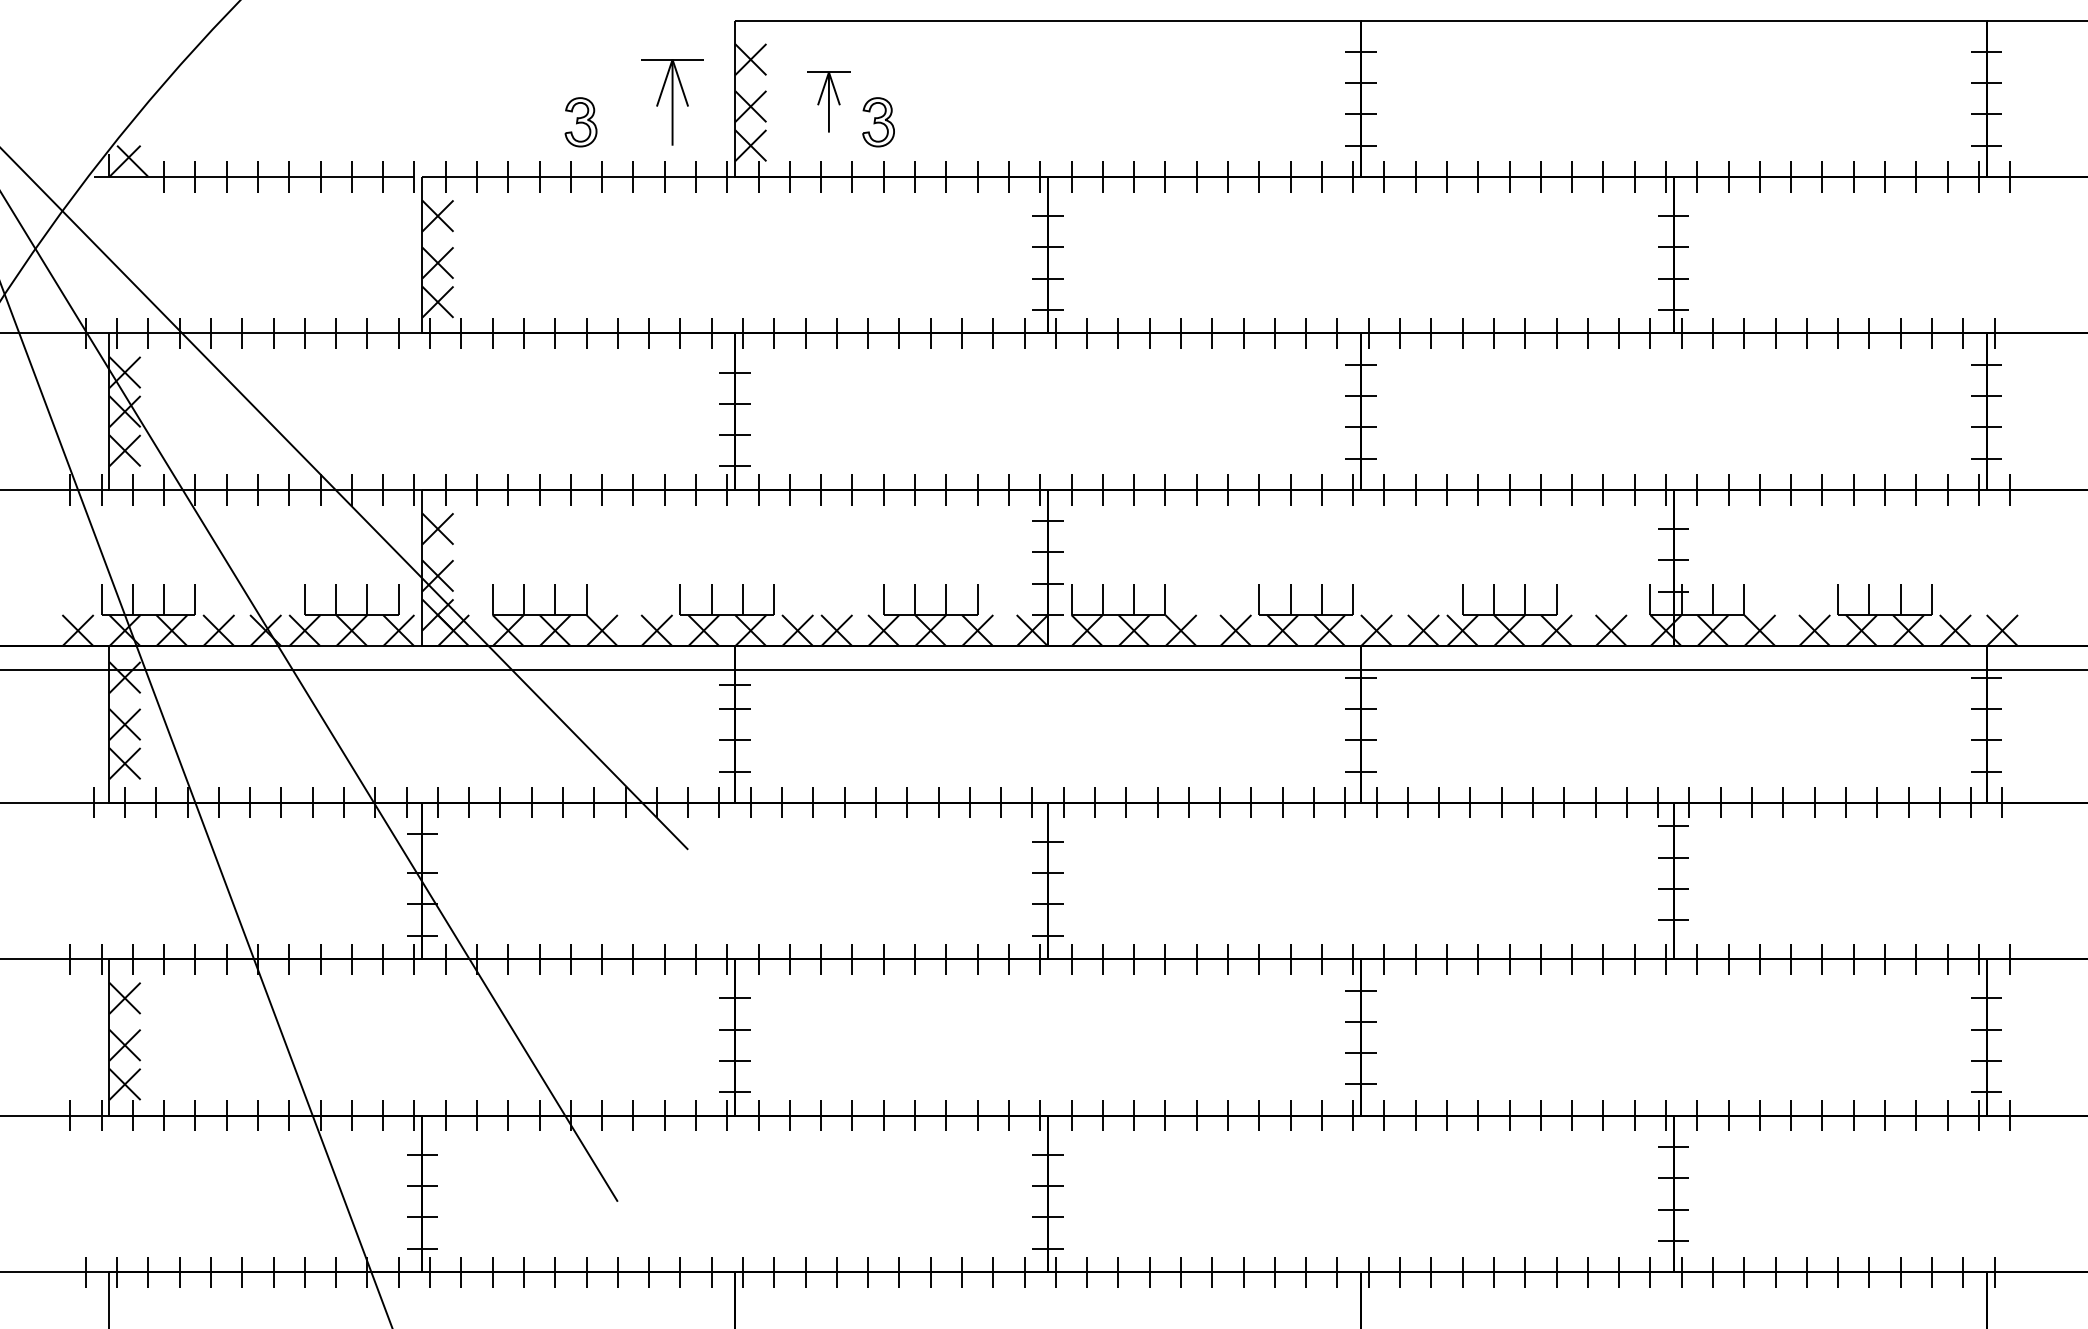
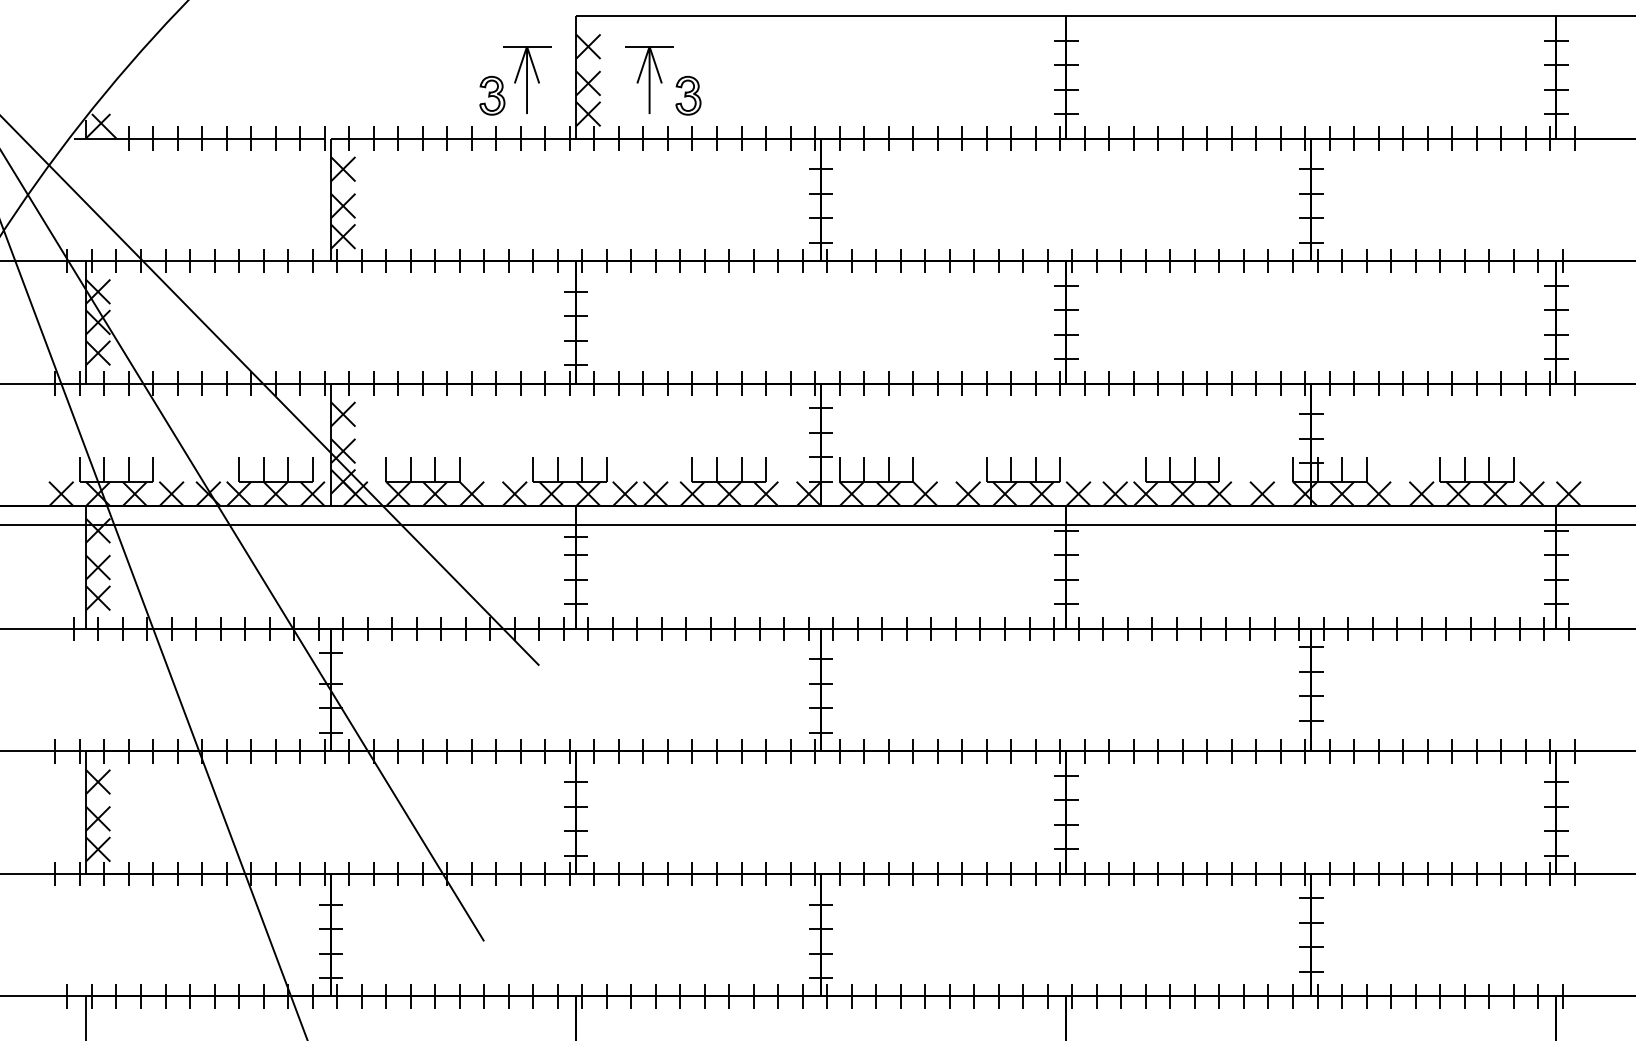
part: (828, 101) -> (649, 79), size x1.43
part: (581, 121) -> (492, 95), moved

